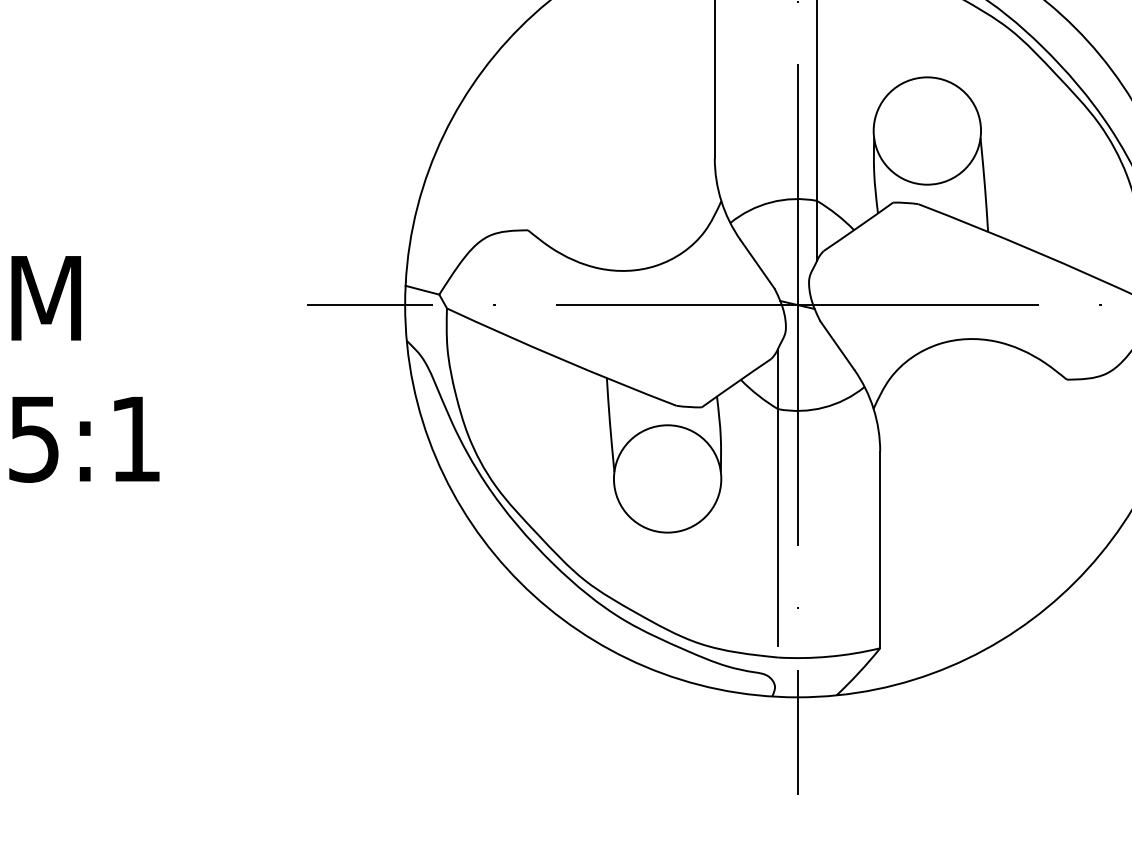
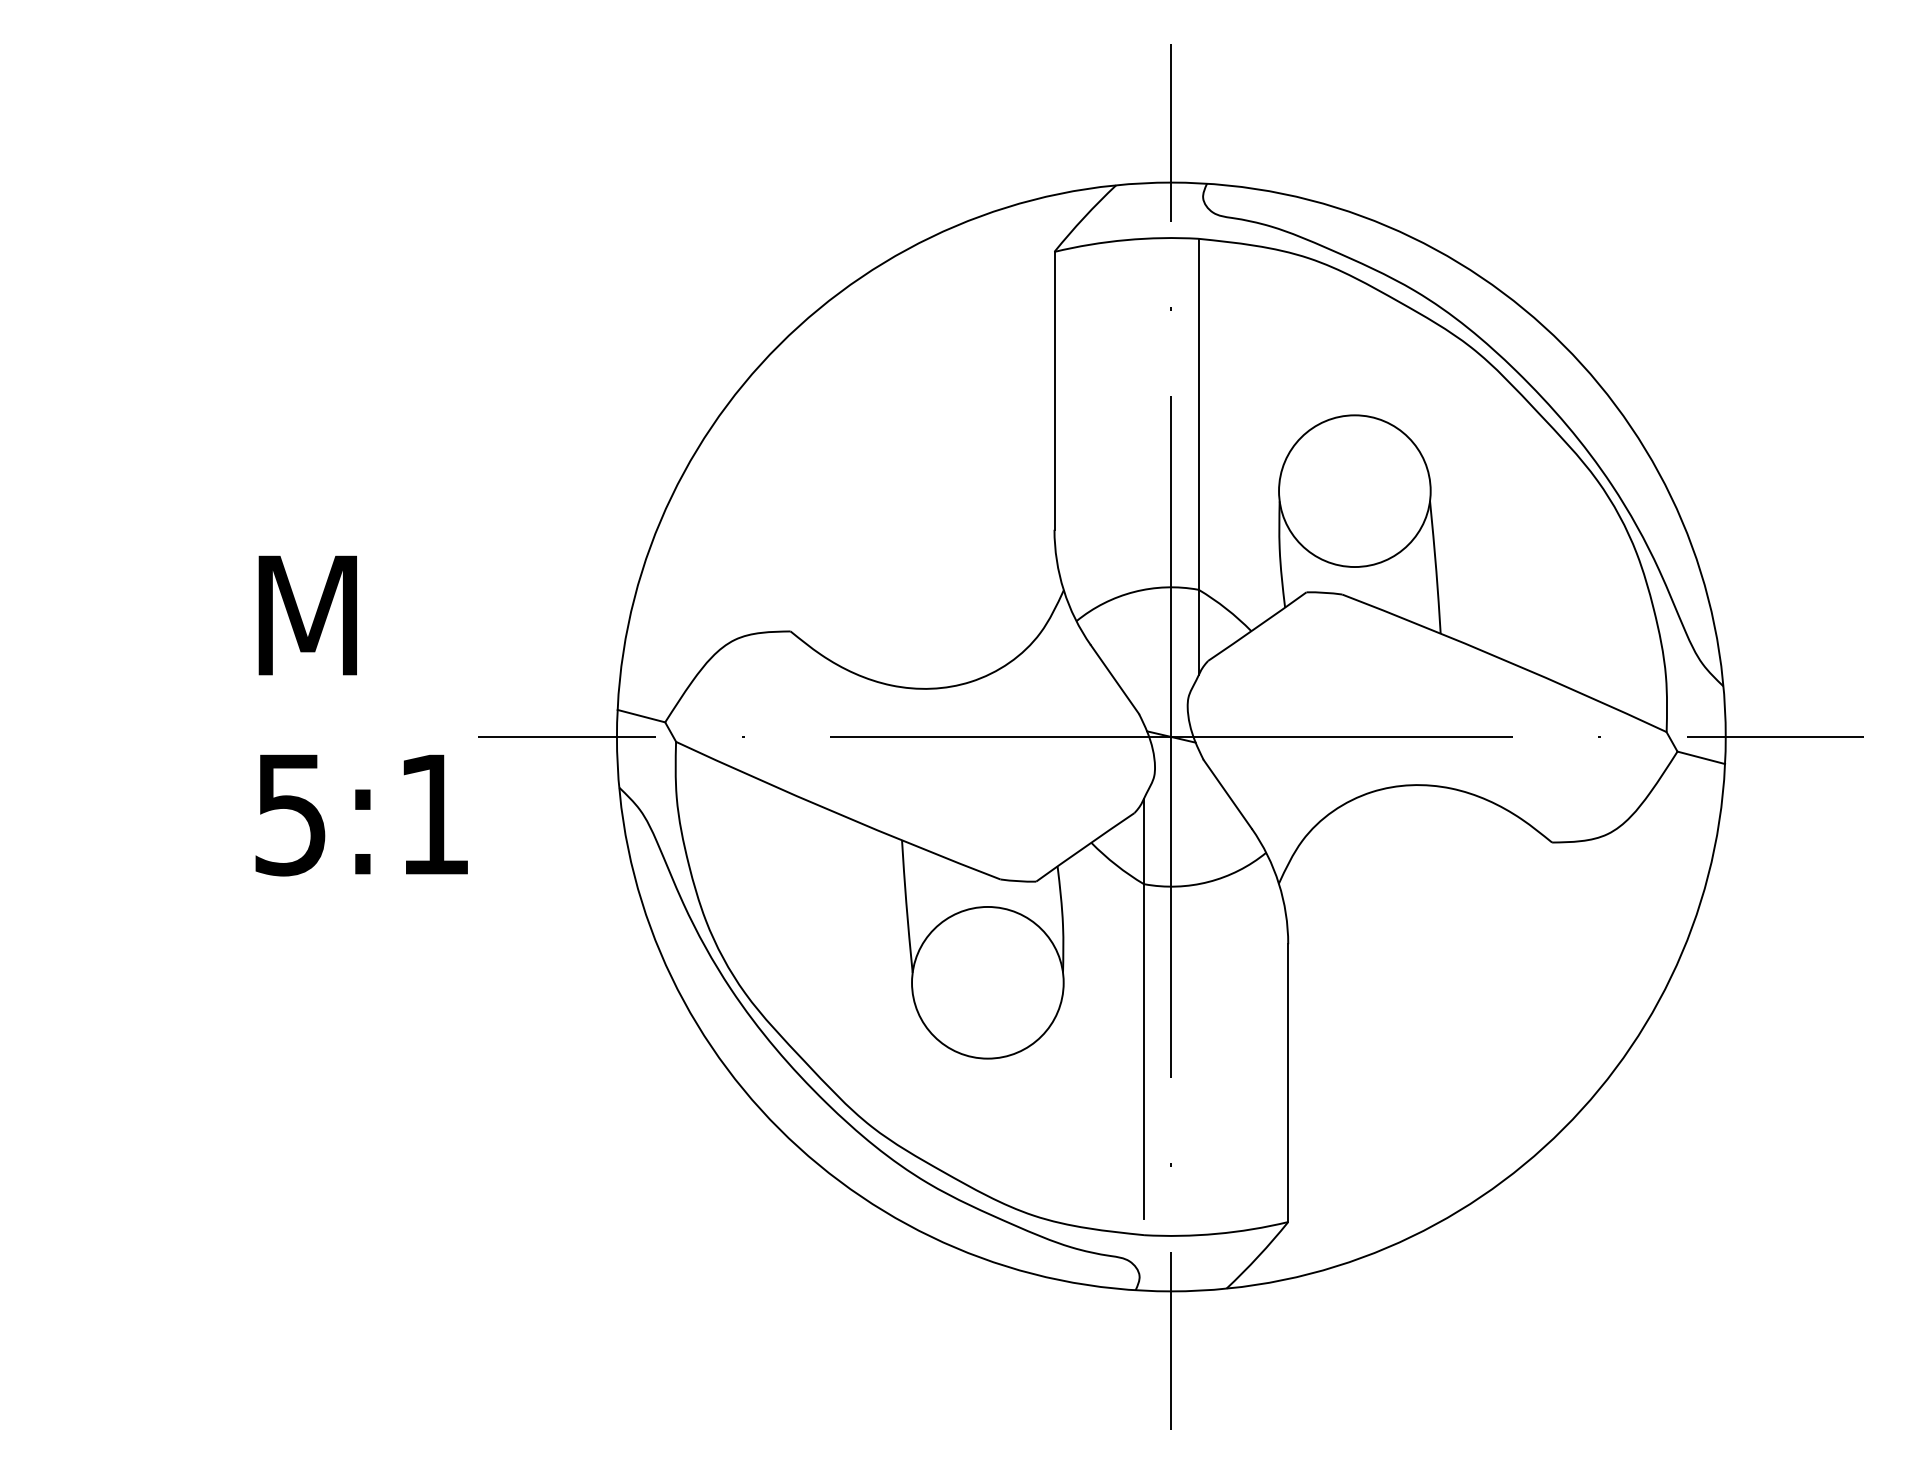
text: (84, 369) -> (361, 715), moved

